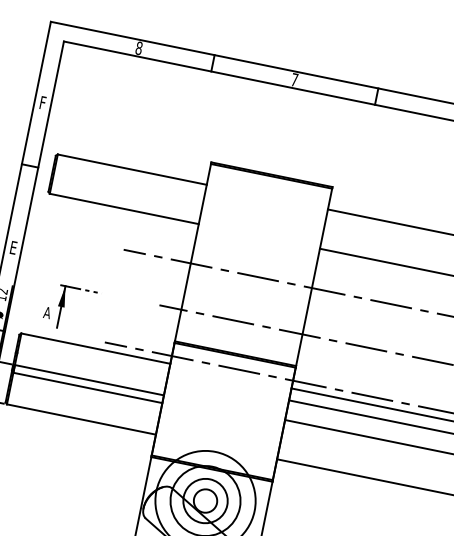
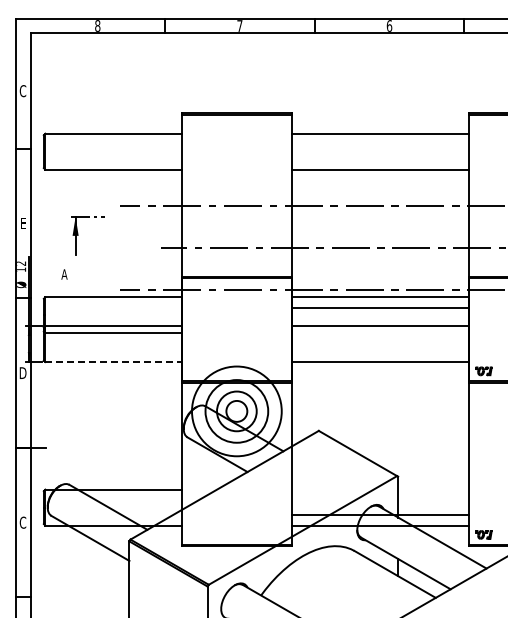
text: (42, 103) -> (22, 91), F -> C
part: (64, 307) -> (78, 235), moved
line: (81, 420) -> (113, 362), solid -> dashed

